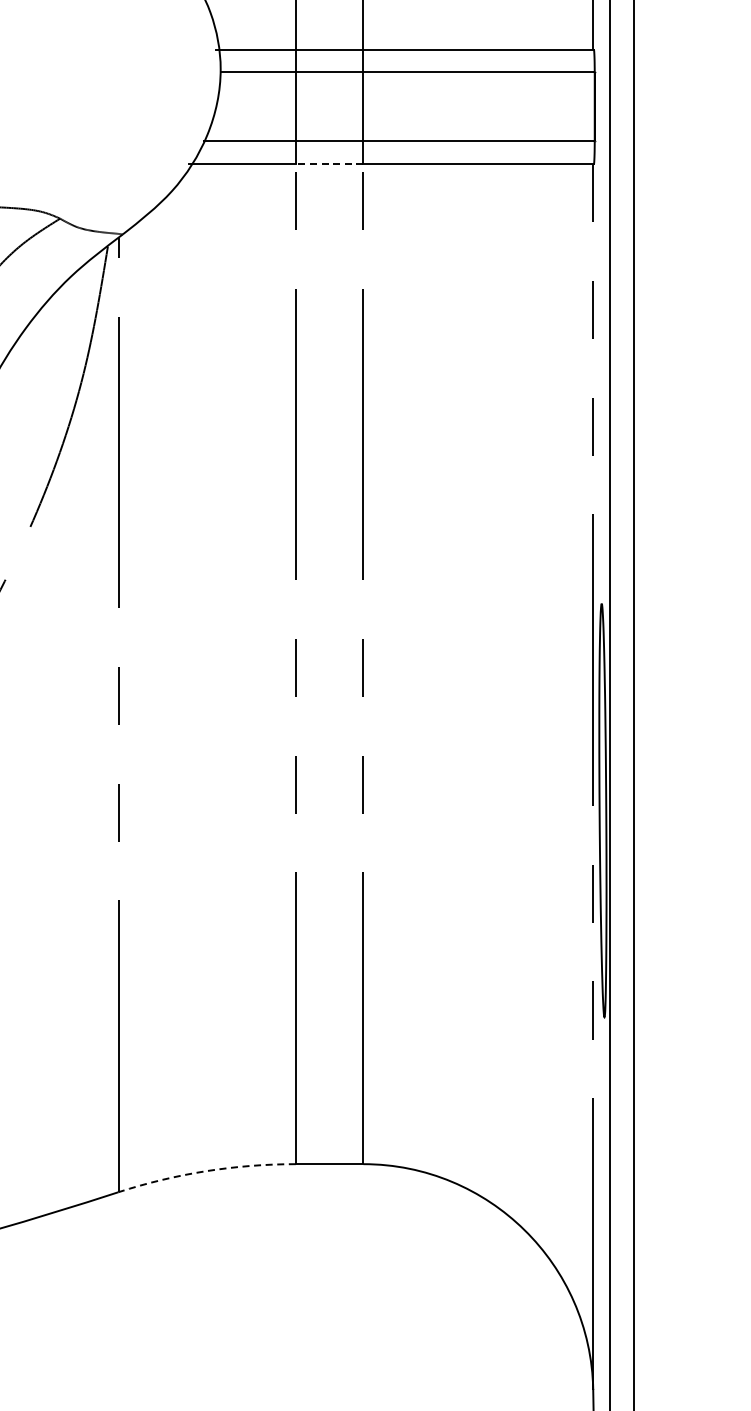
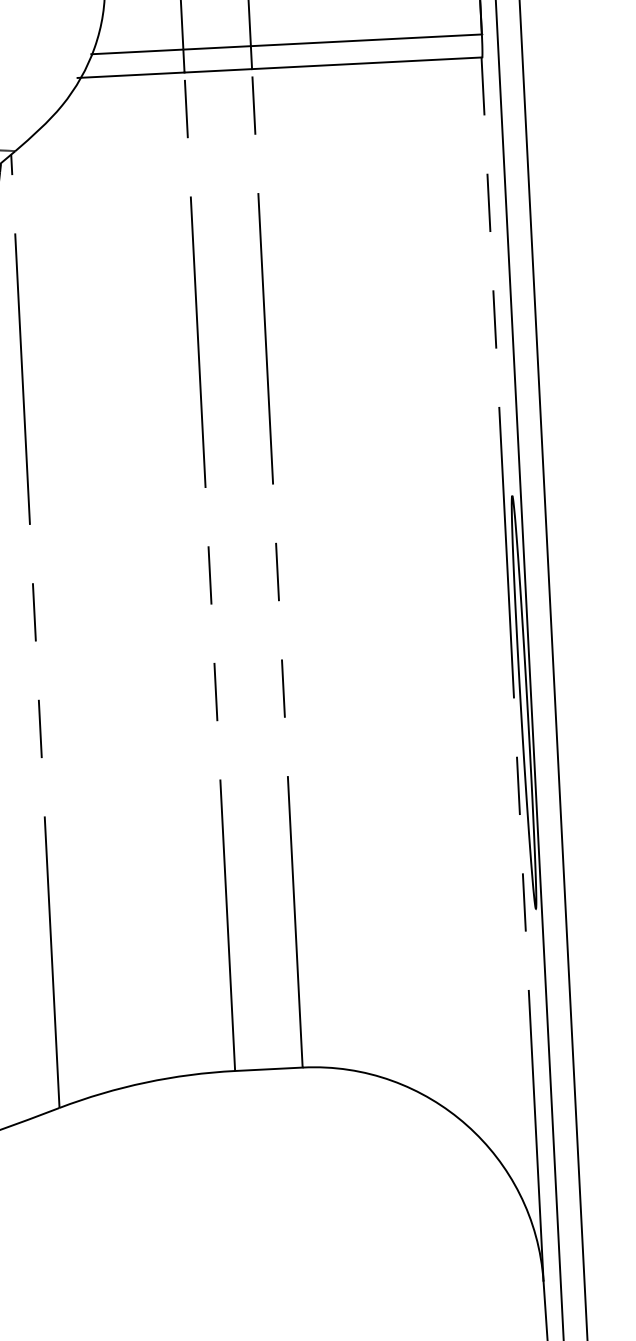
line: (329, 164) -> (218, 70), dashed -> solid
arc: (206, 1171) -> (146, 1082), dashed -> solid

